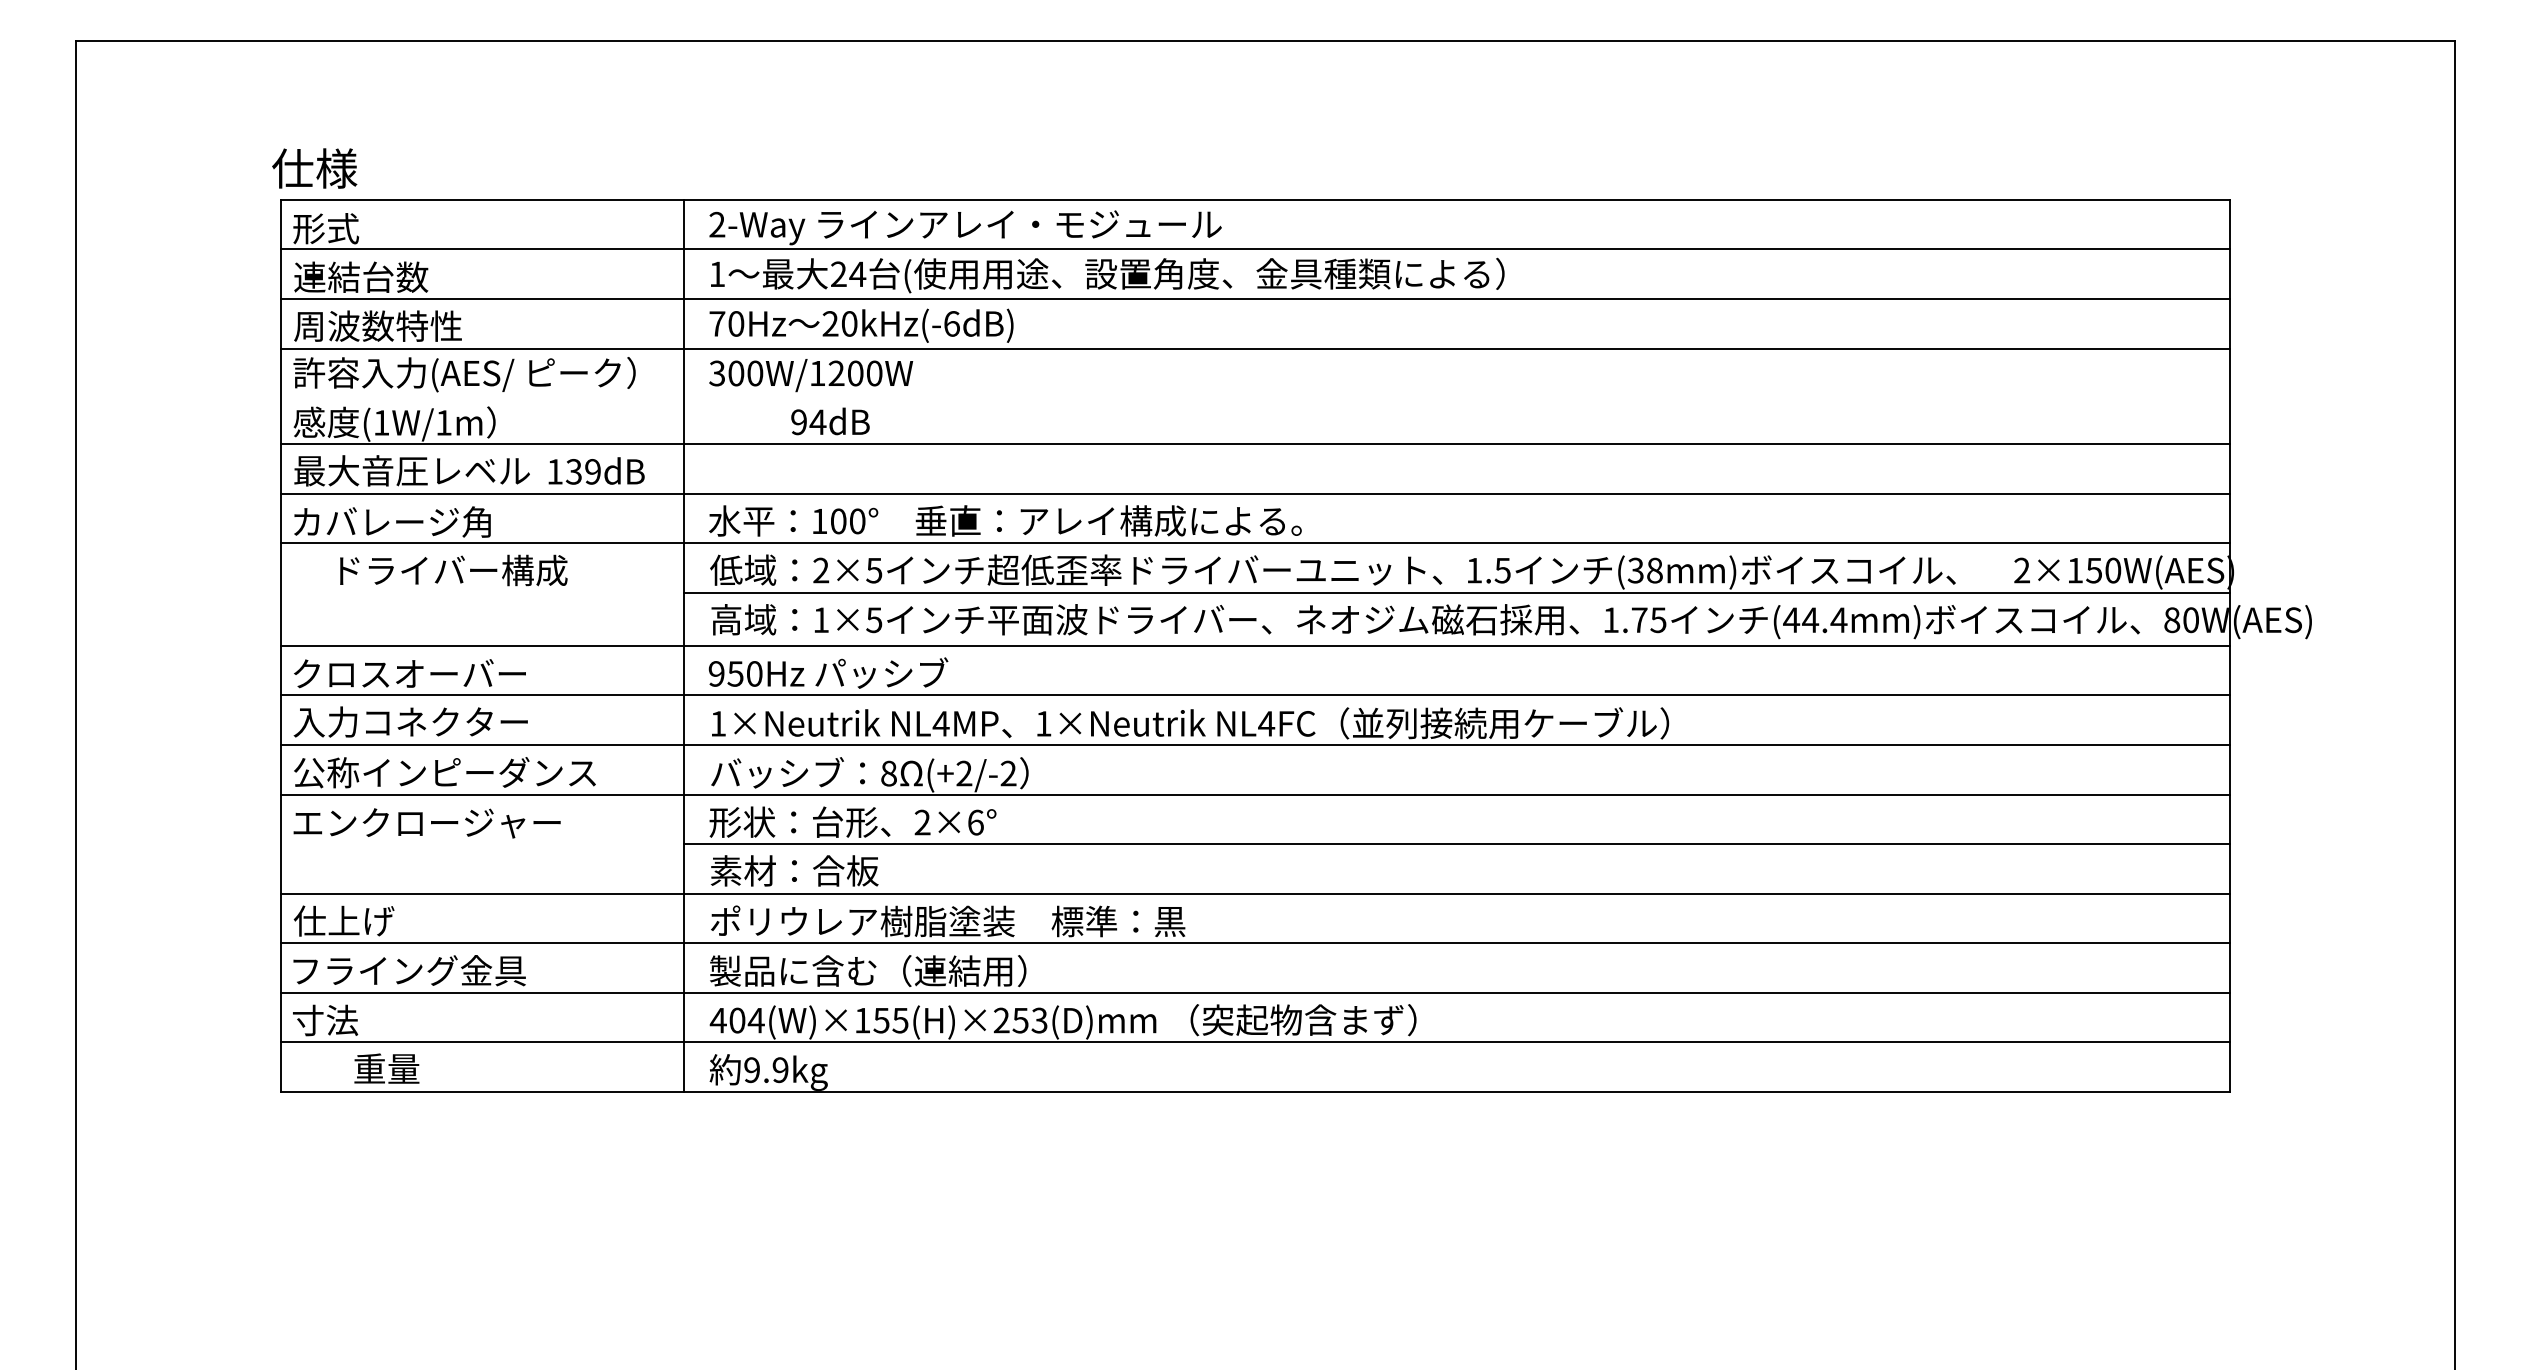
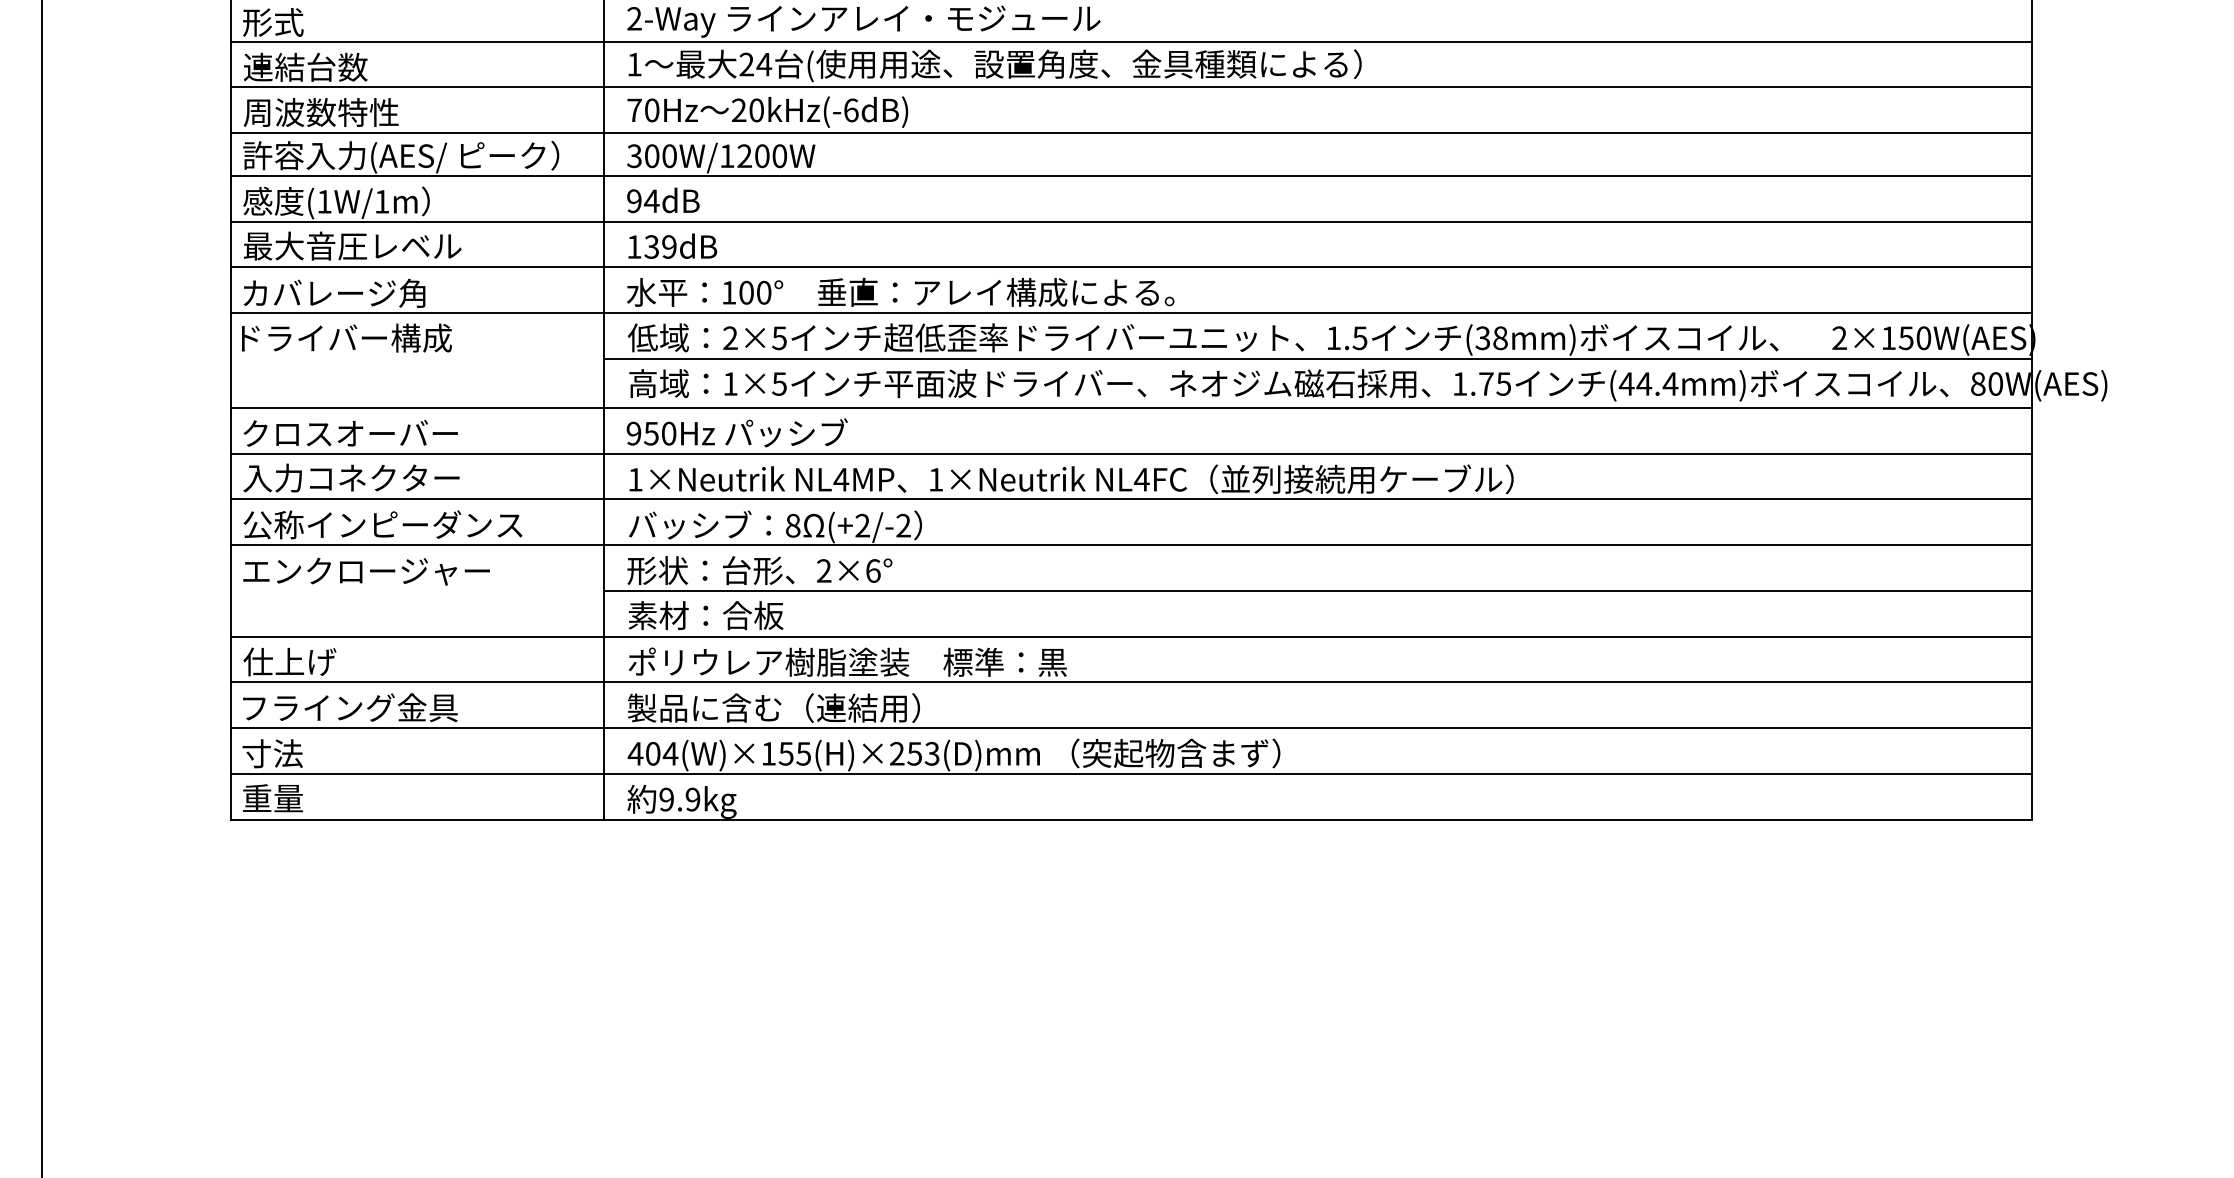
line: (1255, 394) -> (1131, 175), added
text: (830, 421) -> (663, 200), moved
text: (596, 470) -> (672, 245), moved
text: (453, 570) -> (346, 338), moved
text: (386, 1068) -> (272, 798), moved

